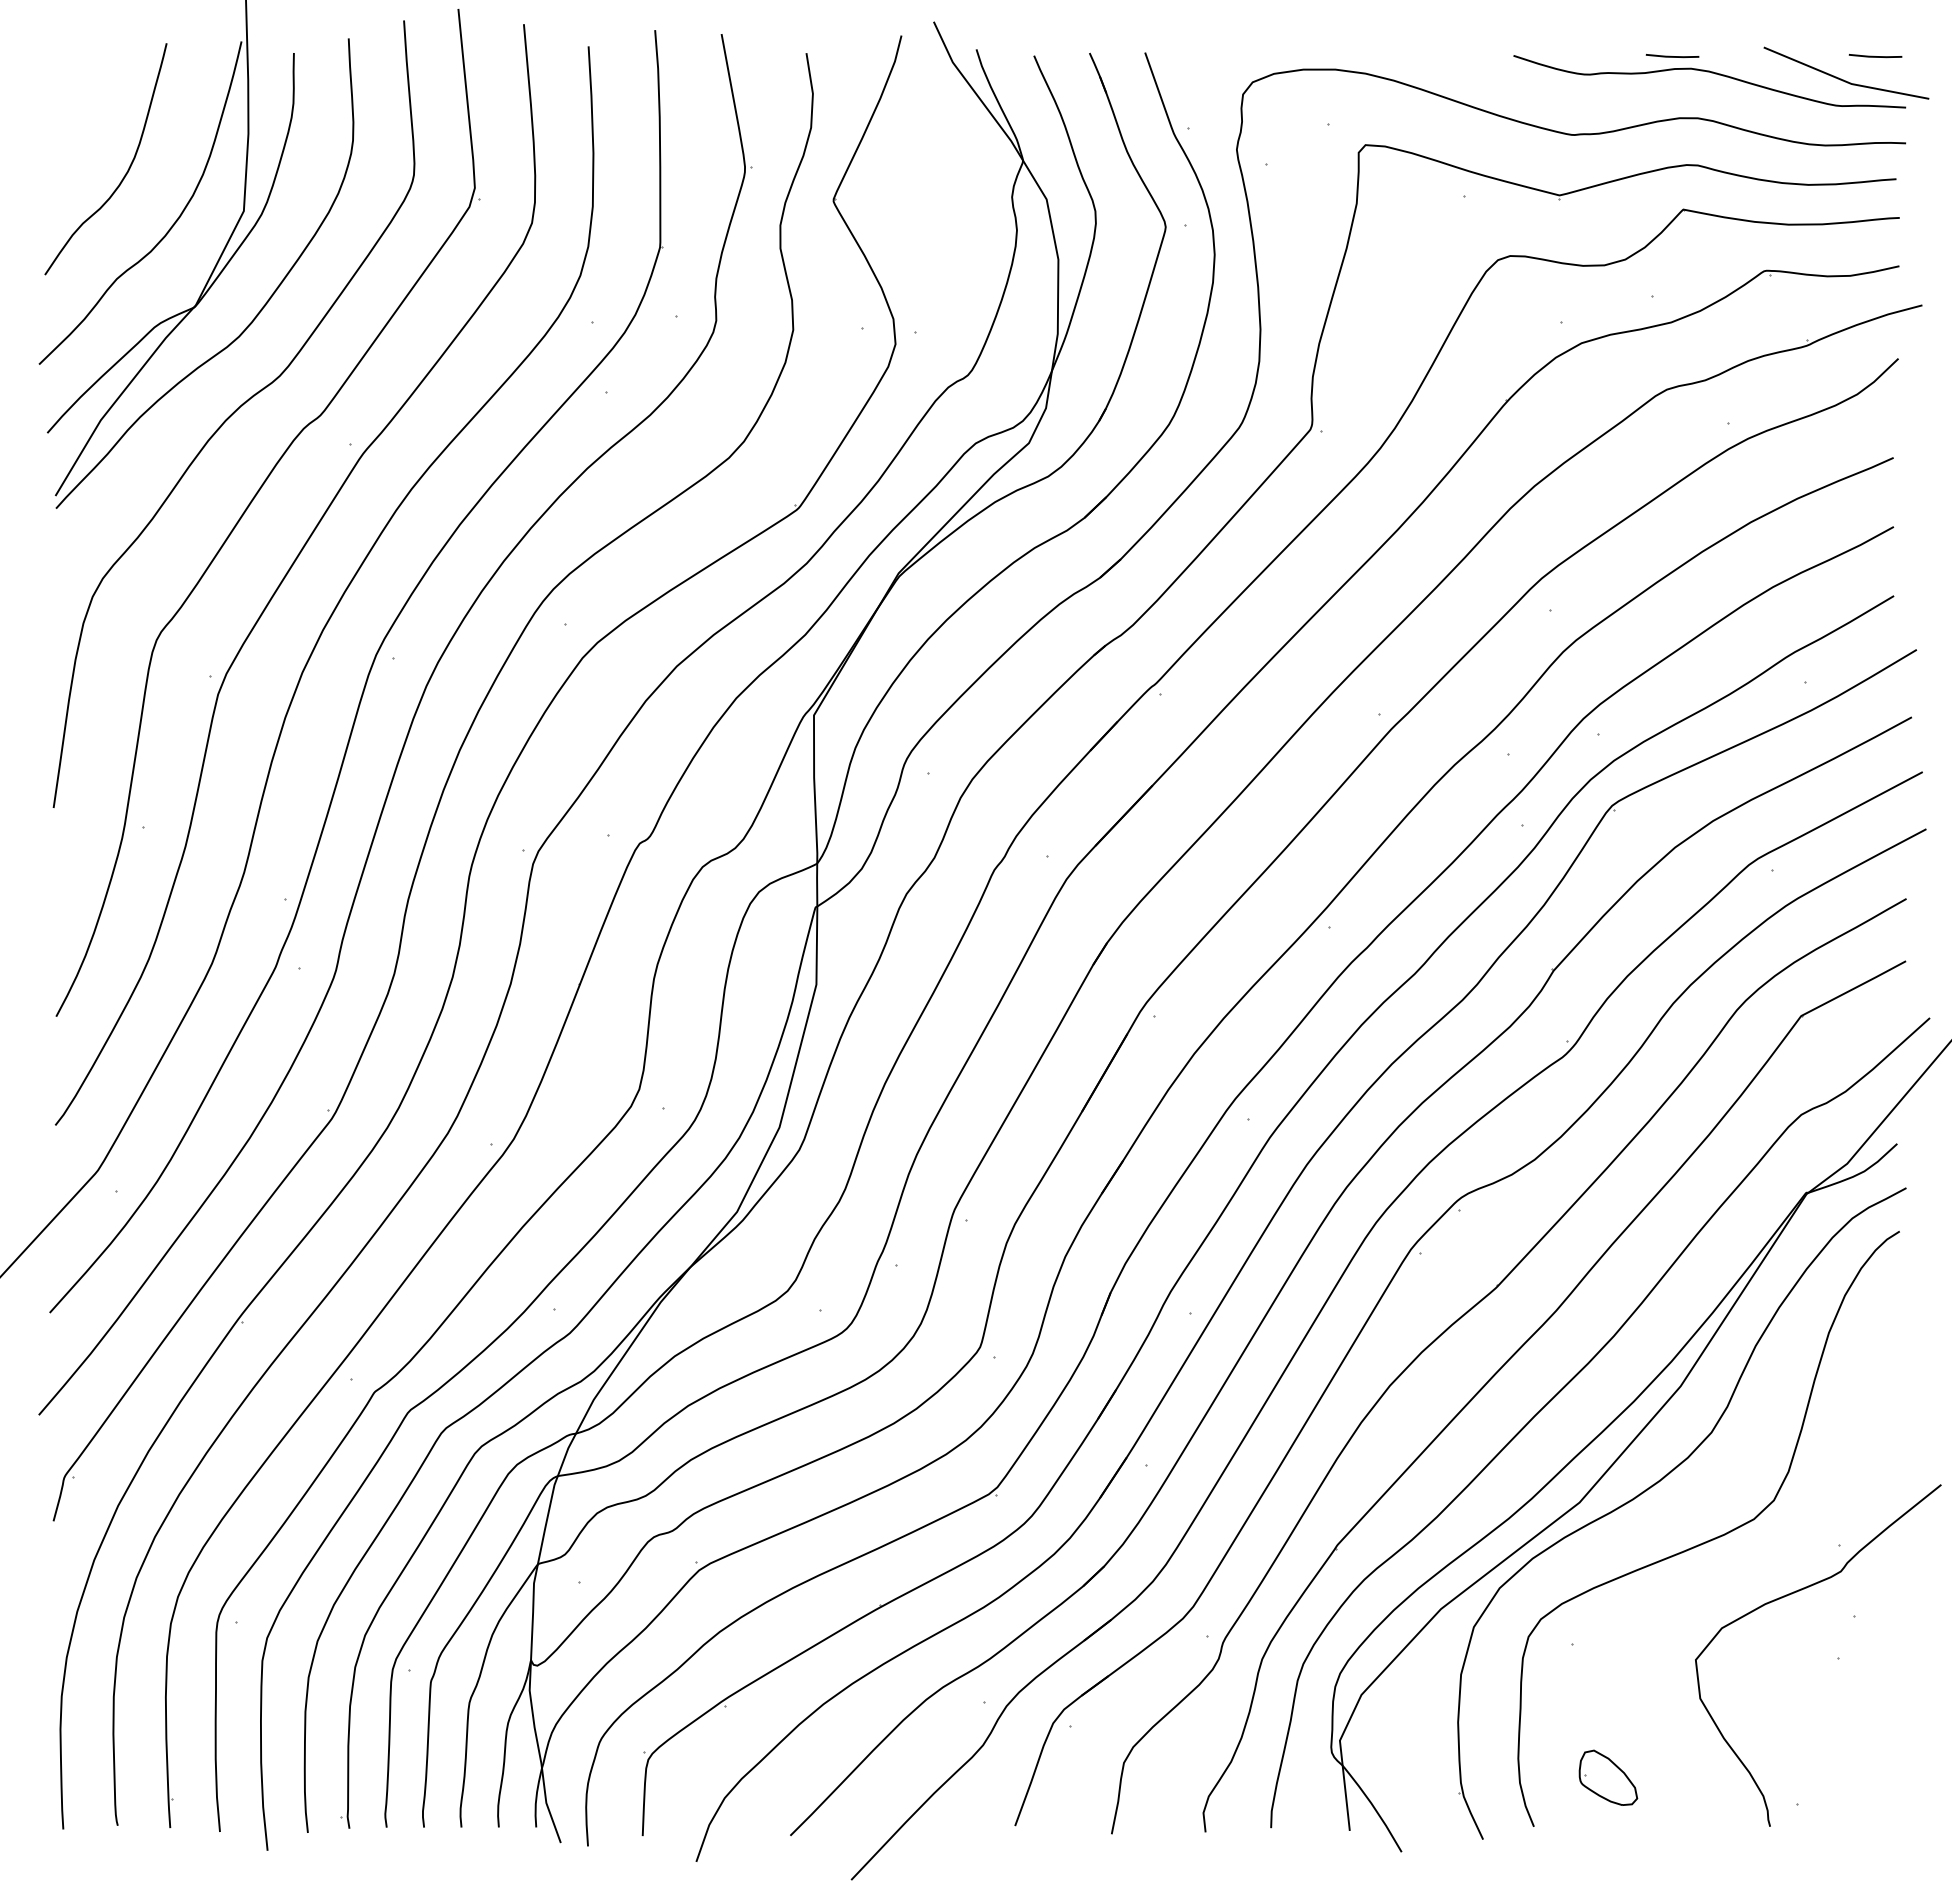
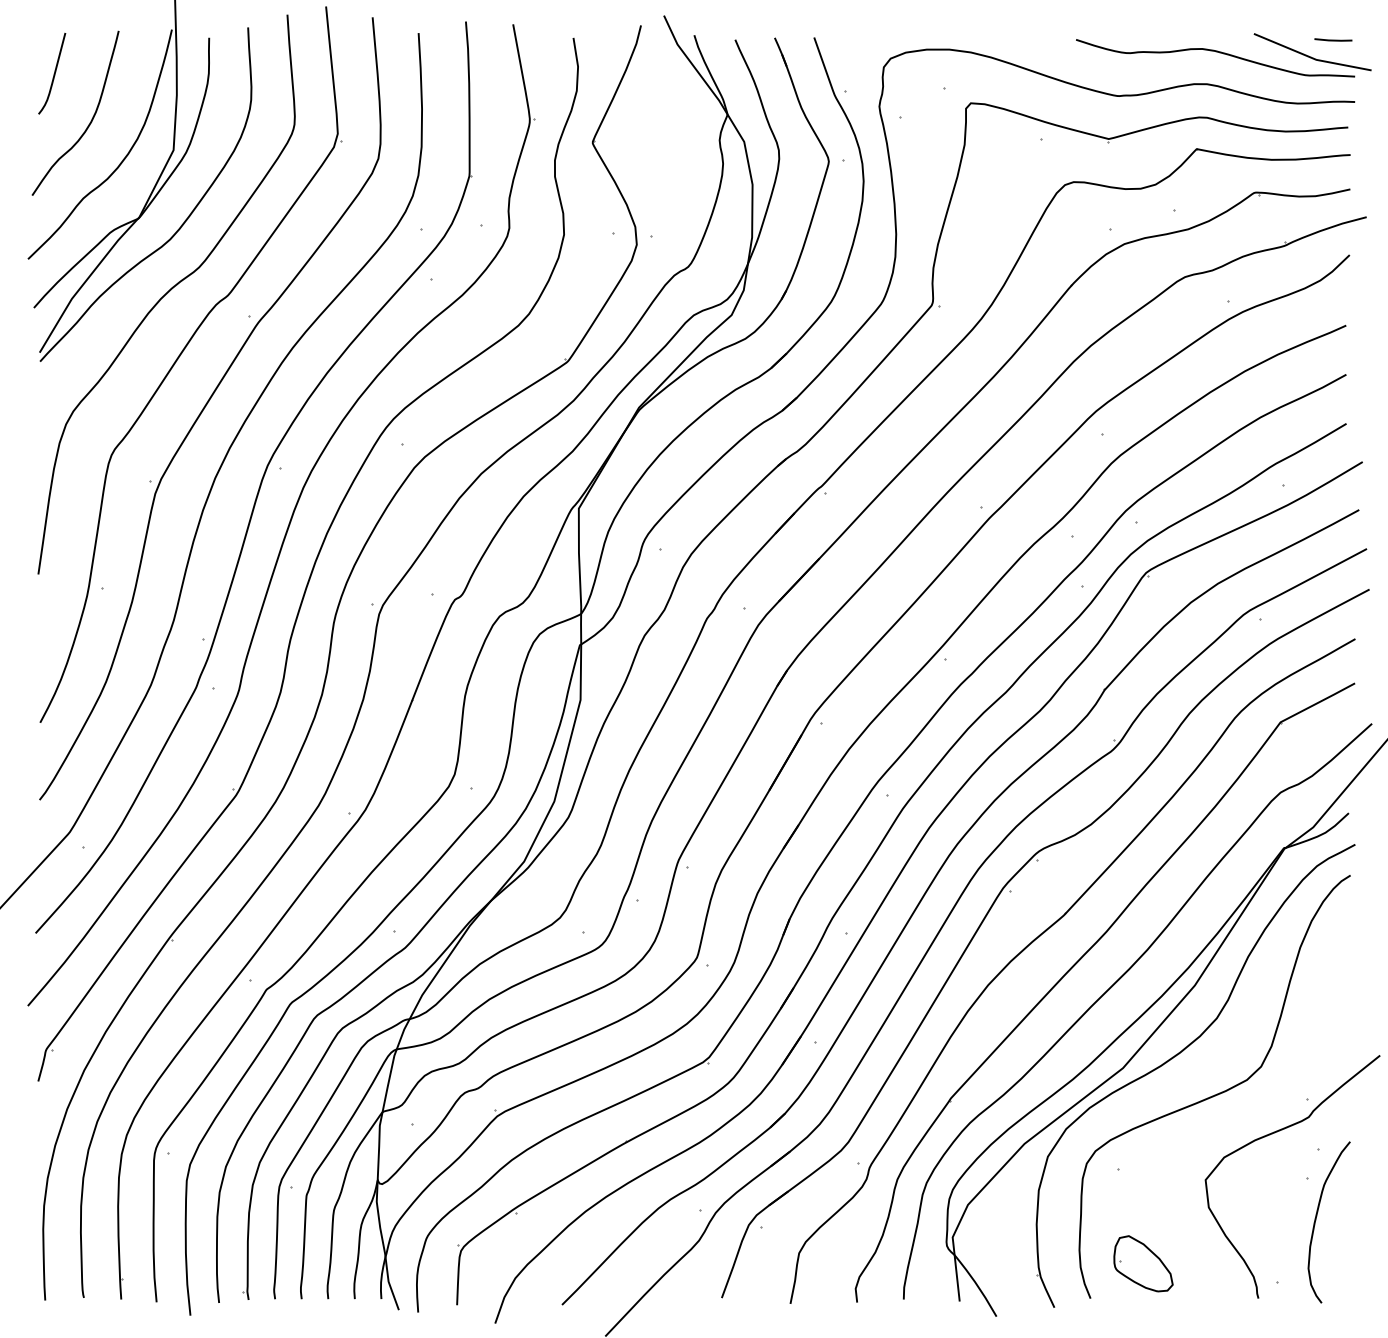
line: (1672, 56) -> (1189, 40), removed
curve: (75, 103) -> (53, 73), added
curve: (1851, 1715) -> (1316, 1219), added
part: (1608, 1777) -> (1143, 1263), size x1.43

